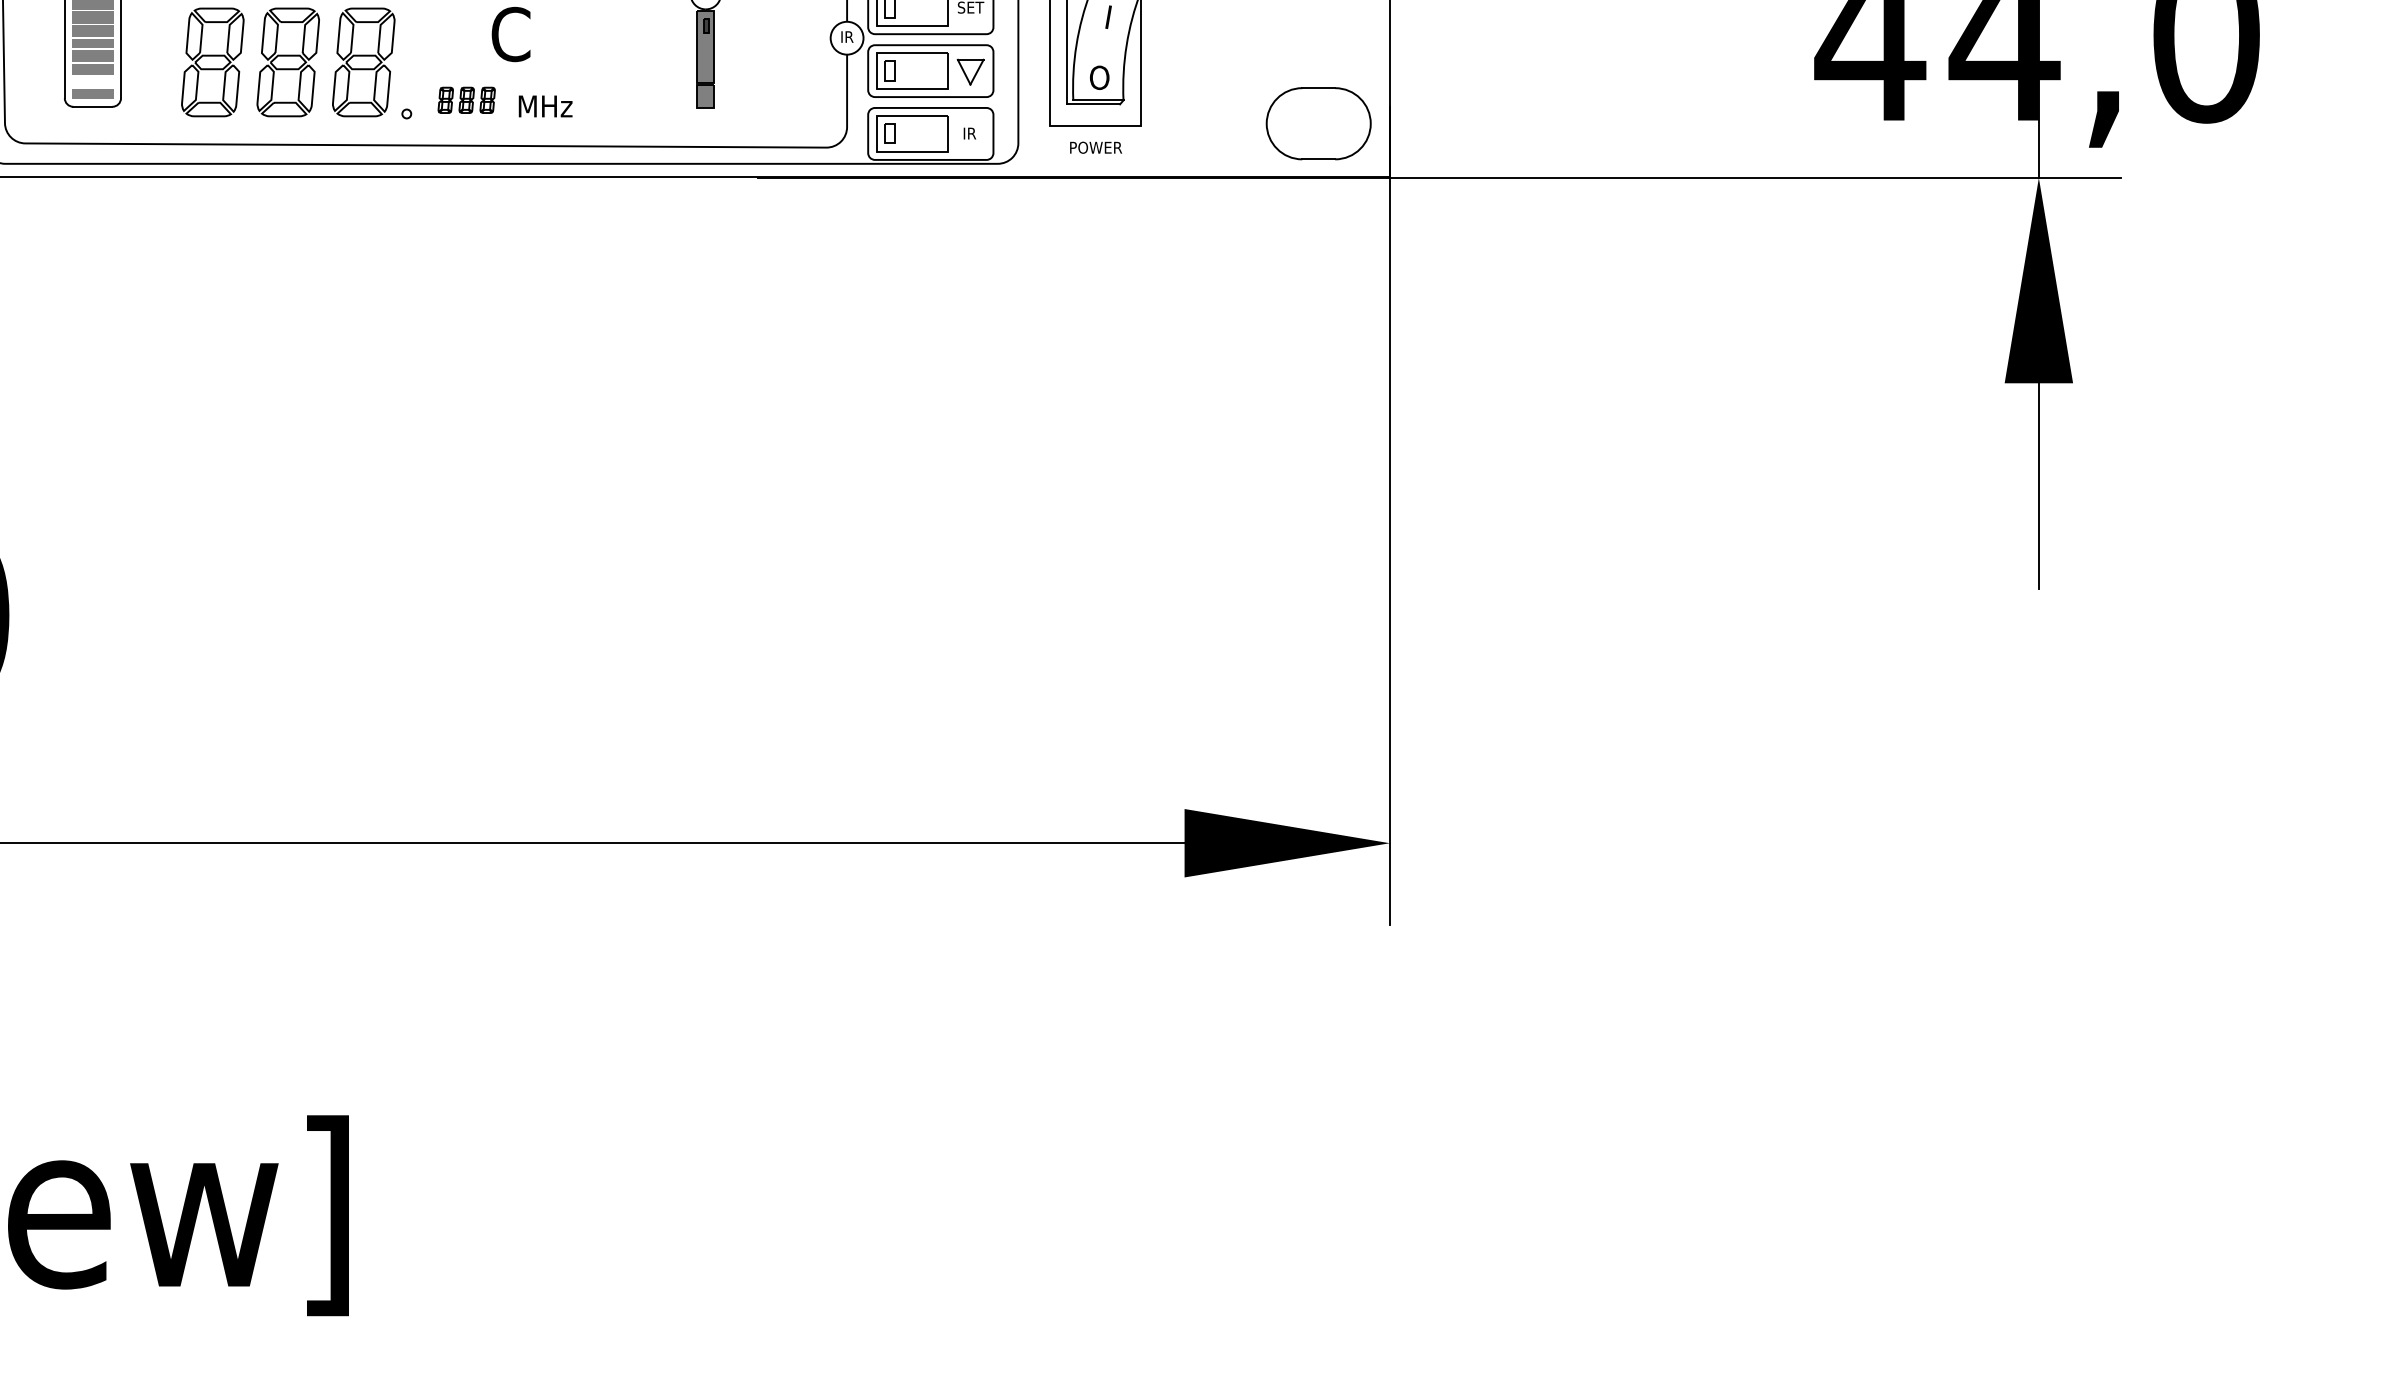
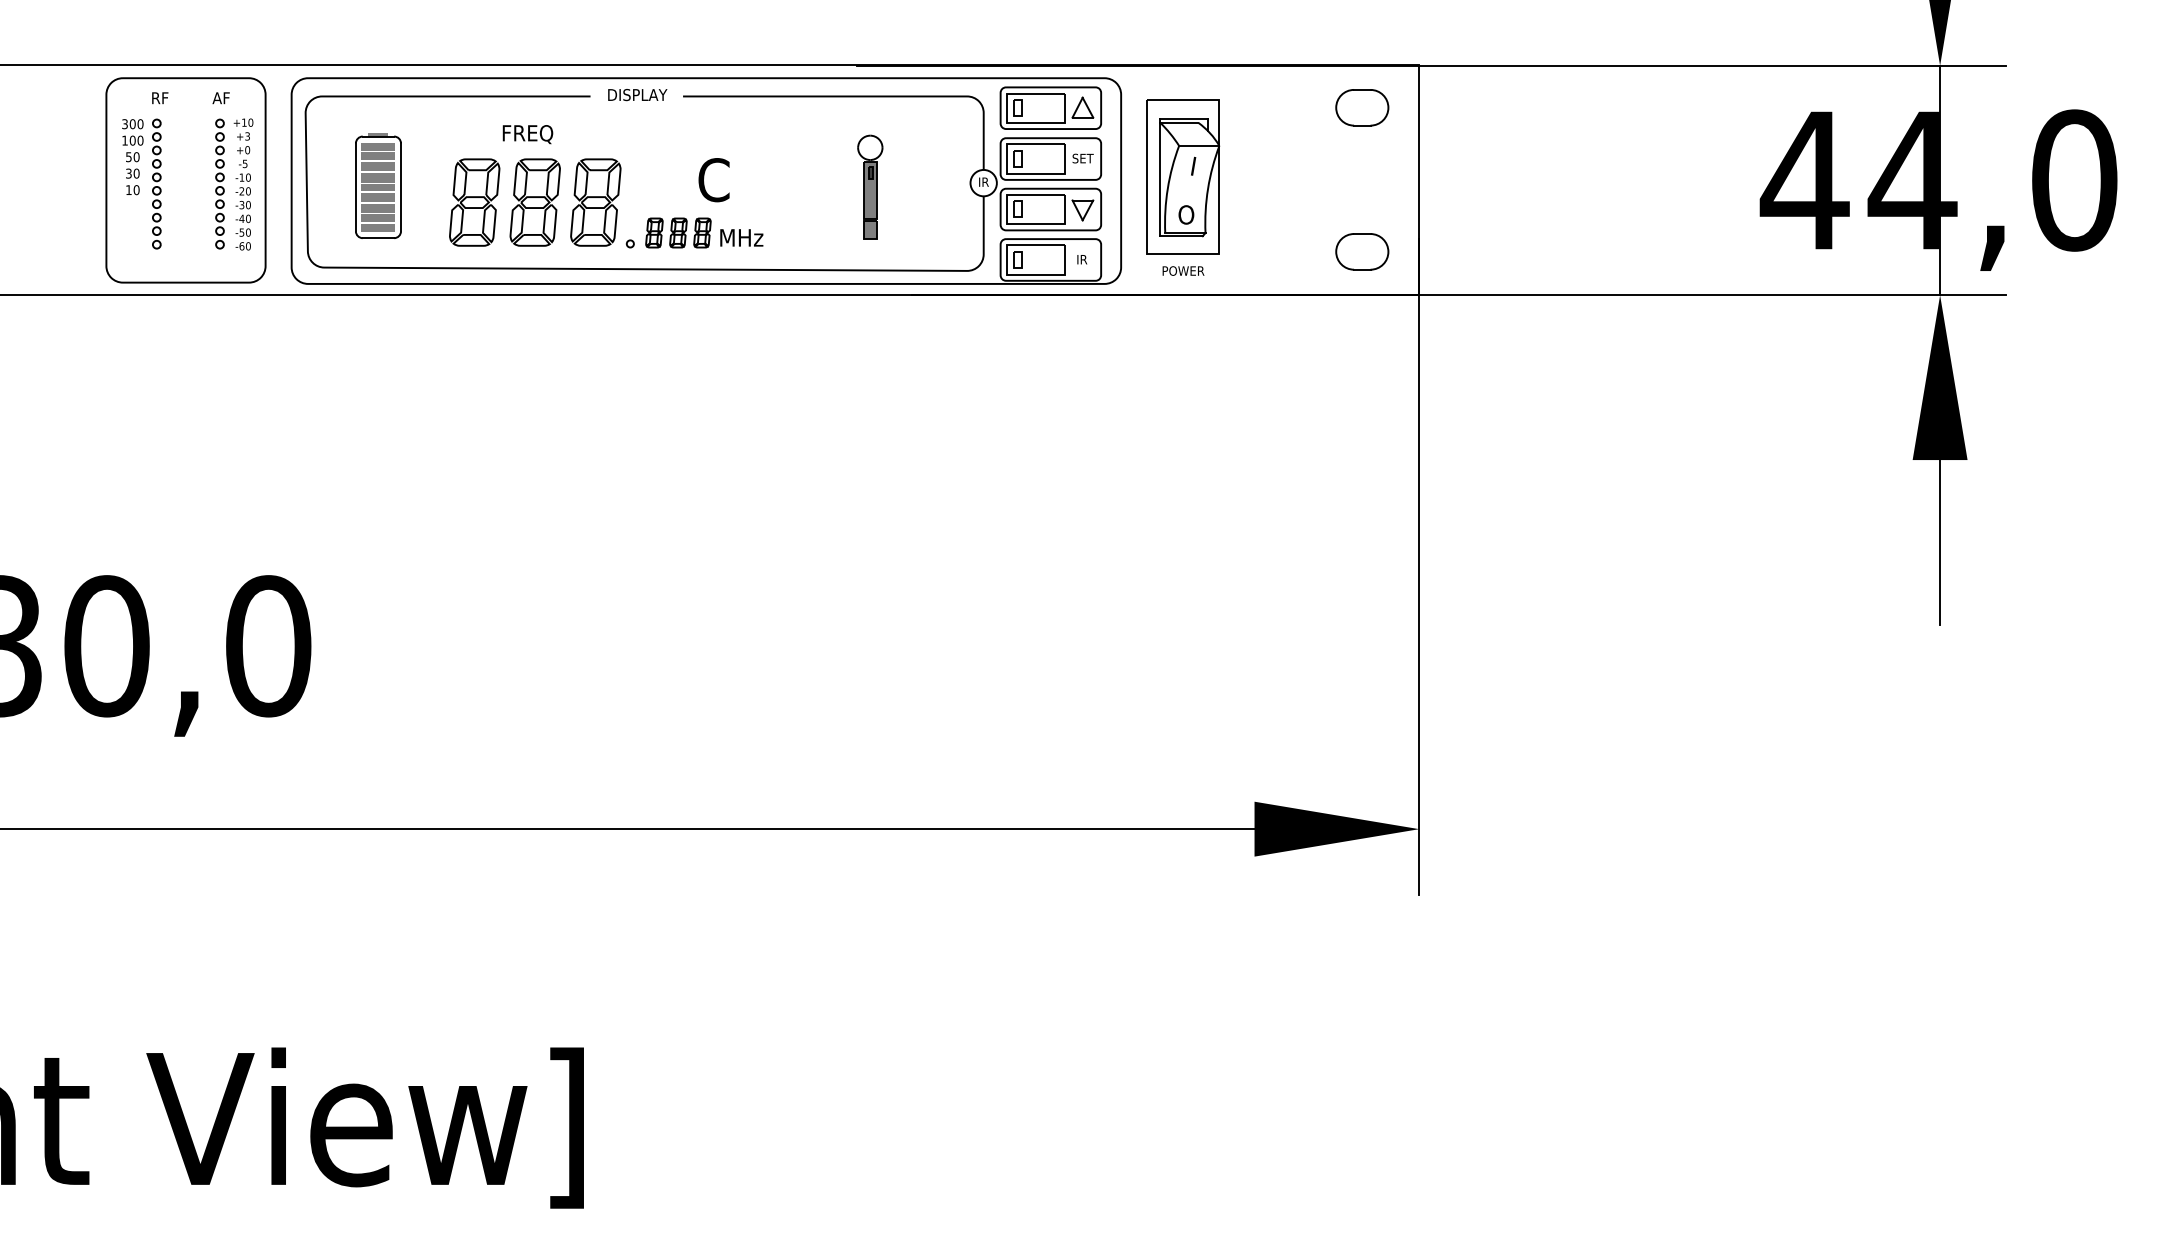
fill: (92, 81) -> (378, 217), added
part: (466, 99) -> (678, 232), size x1.43
part: (1319, 123) -> (1362, 251), size x0.62

